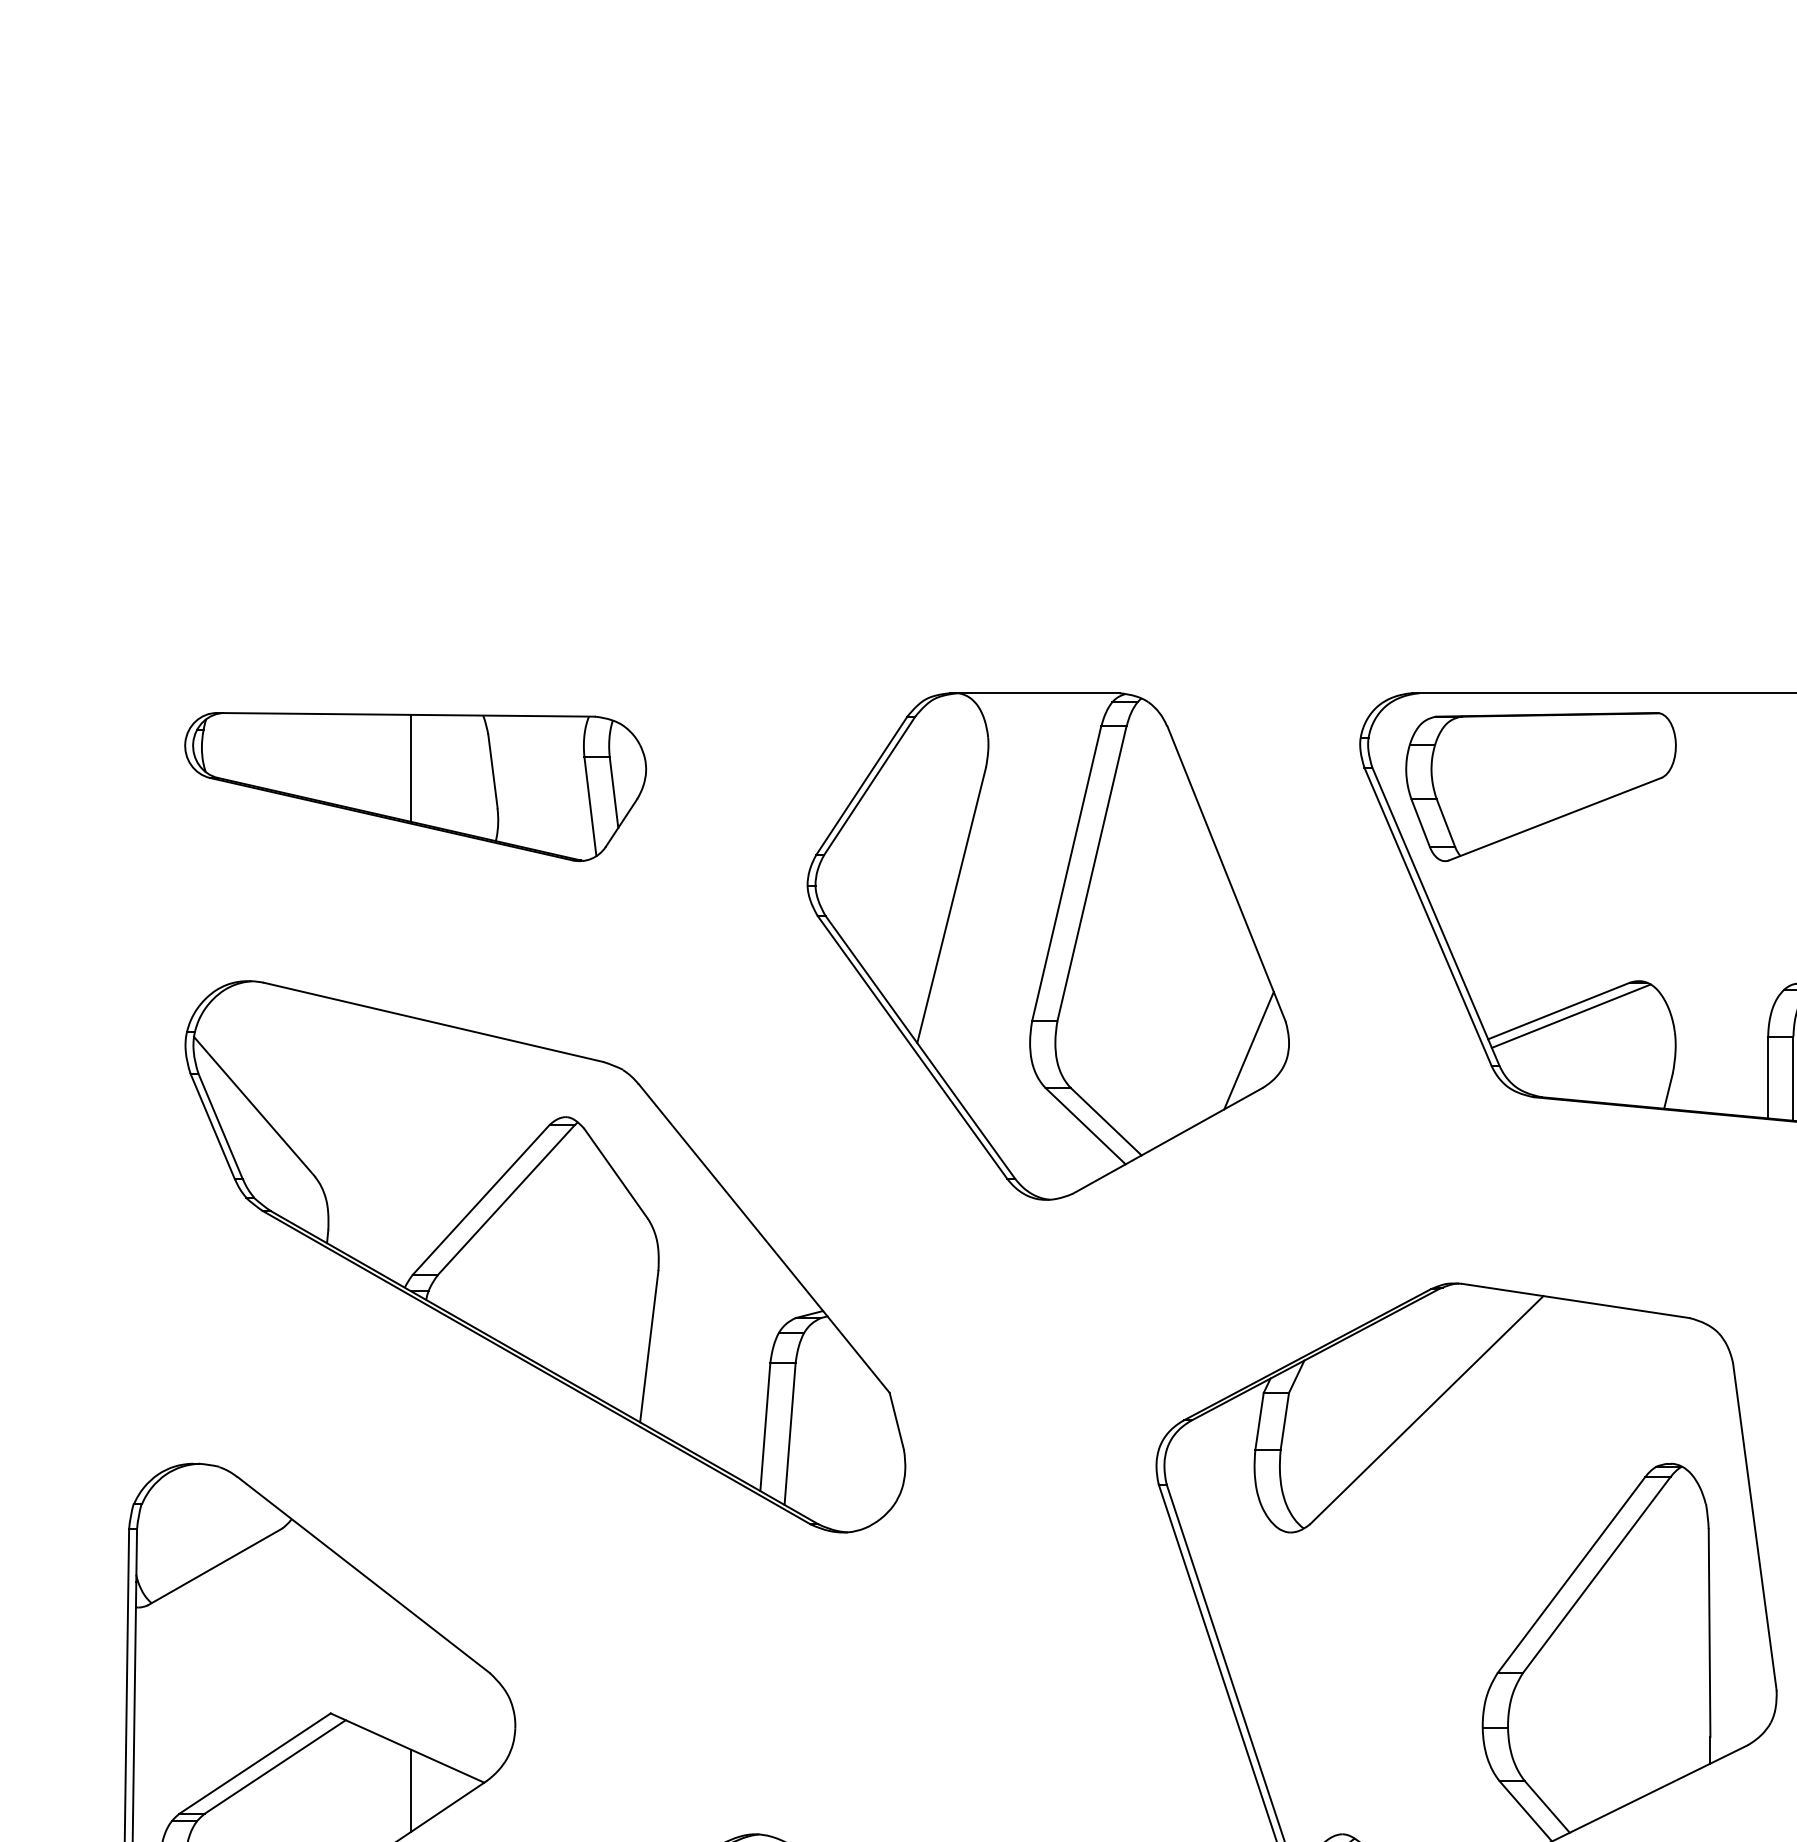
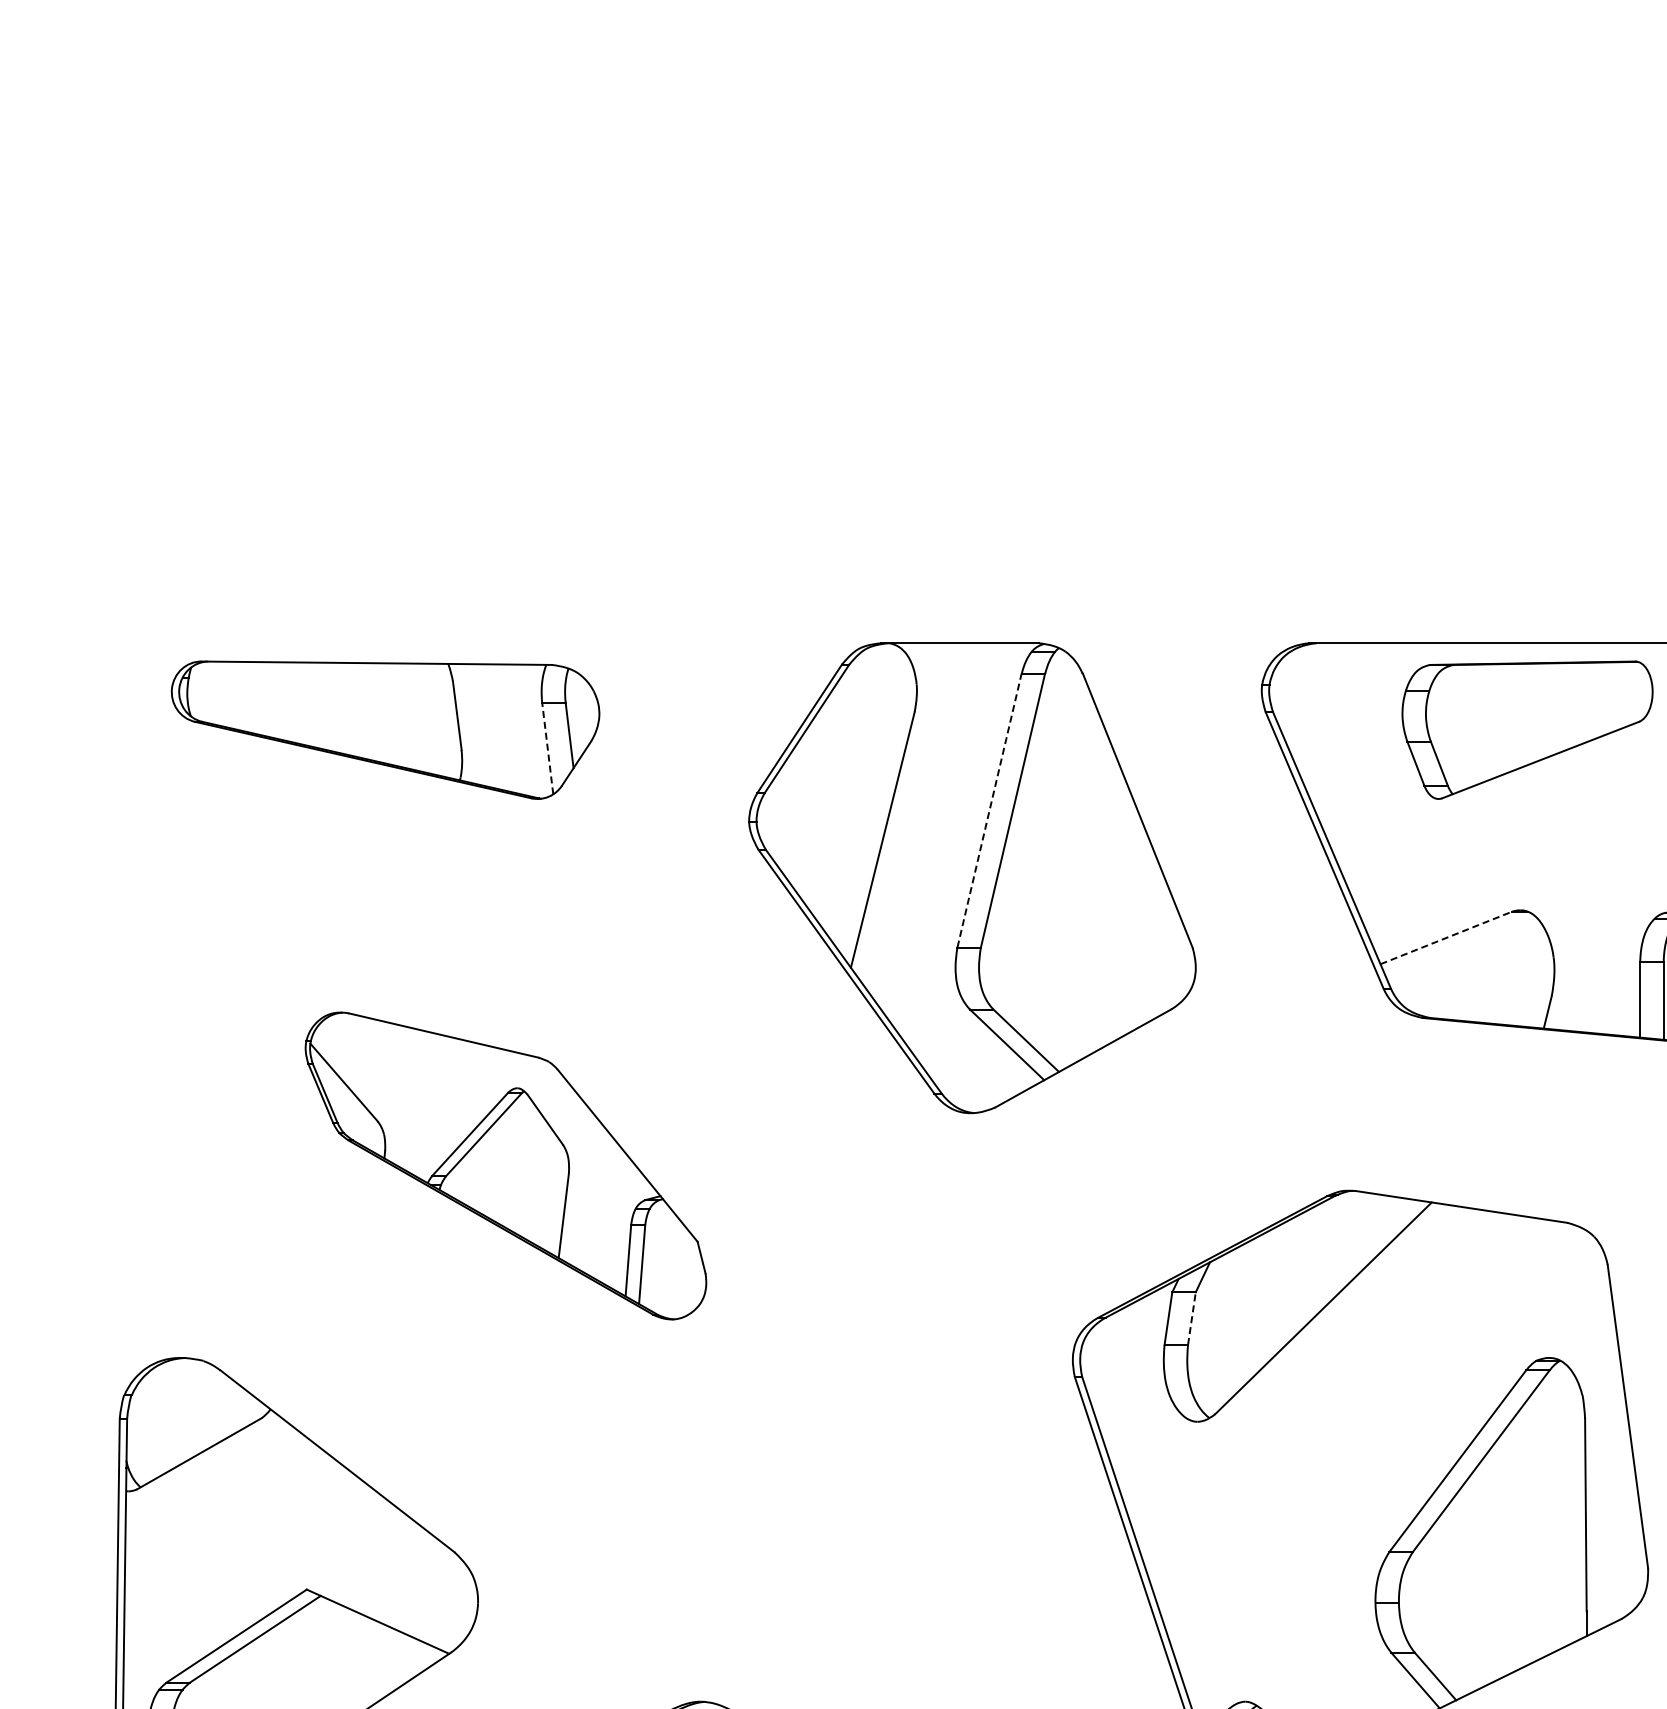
line: (411, 767) -> (381, 712), removed
part: (1540, 786) -> (1527, 729), moved
line: (590, 806) -> (547, 748), solid -> dashed
line: (1066, 873) -> (989, 810), solid -> dashed
line: (1559, 1011) -> (1446, 938), solid -> dashed
line: (1571, 1015) -> (1457, 942), removed
line: (1248, 1050) -> (1158, 974), removed
part: (544, 1256) -> (505, 1165), size x0.6
line: (1284, 1421) -> (1191, 1318), solid -> dashed
line: (411, 1790) -> (381, 1661), removed

